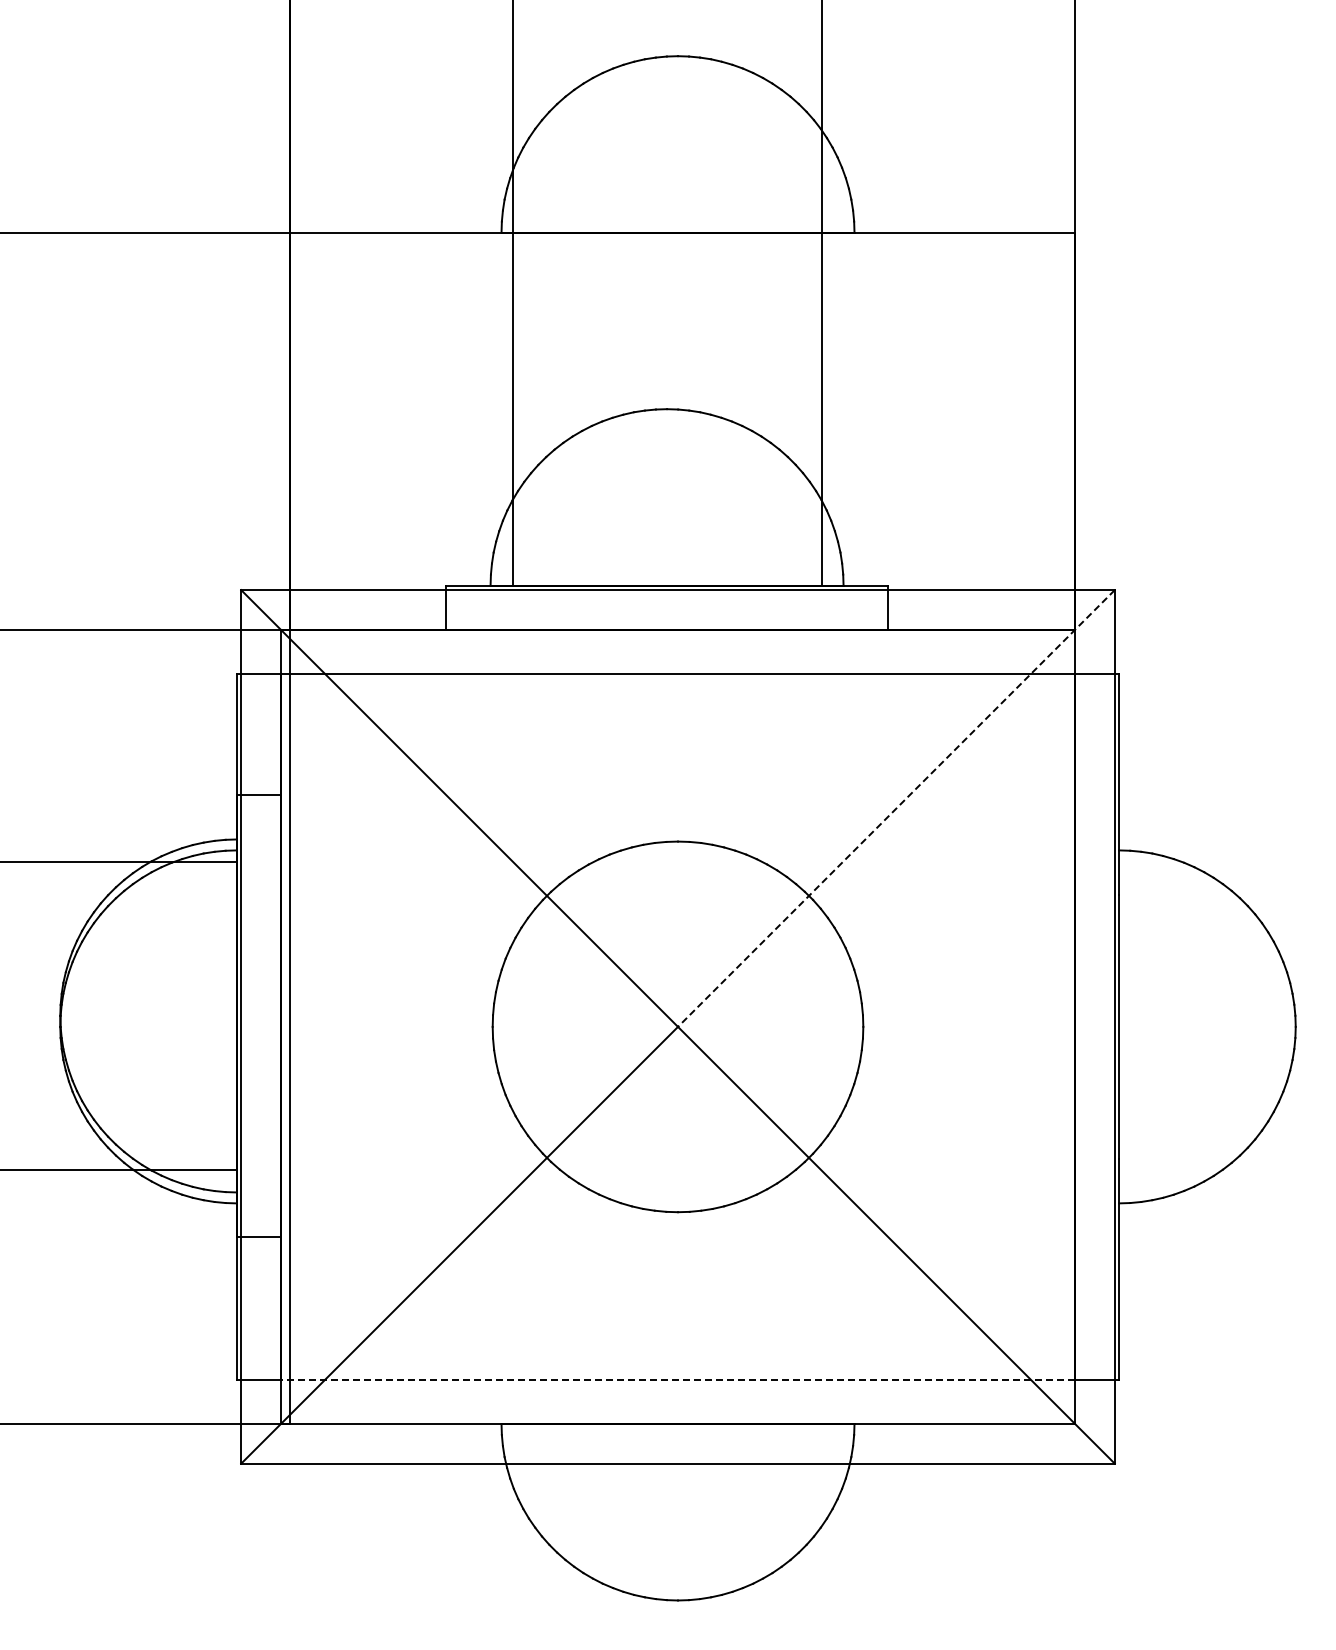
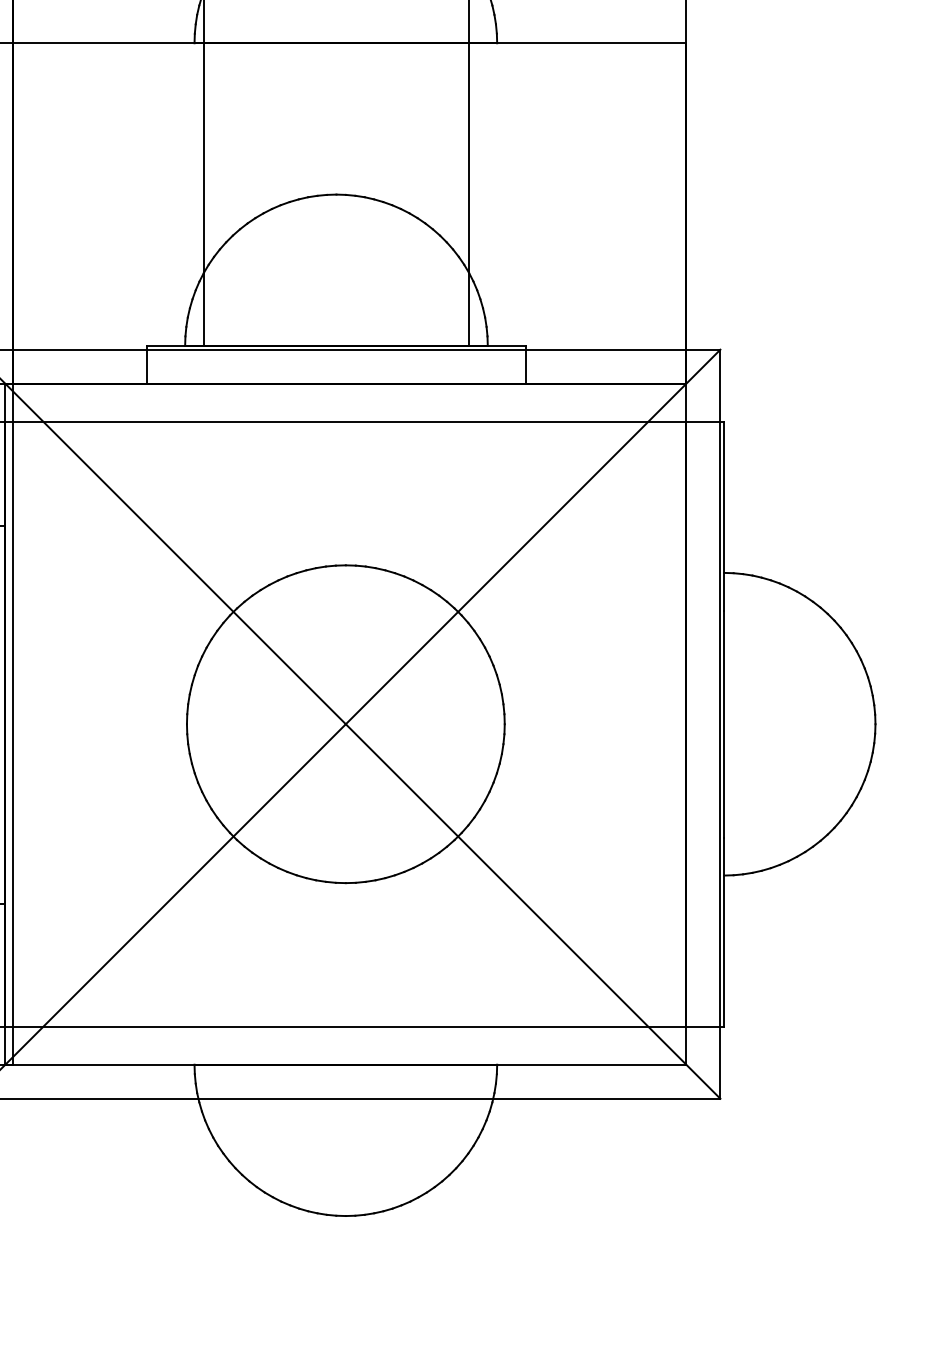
line: (896, 808) -> (533, 536), dashed -> solid
line: (677, 1379) -> (345, 1026), dashed -> solid

